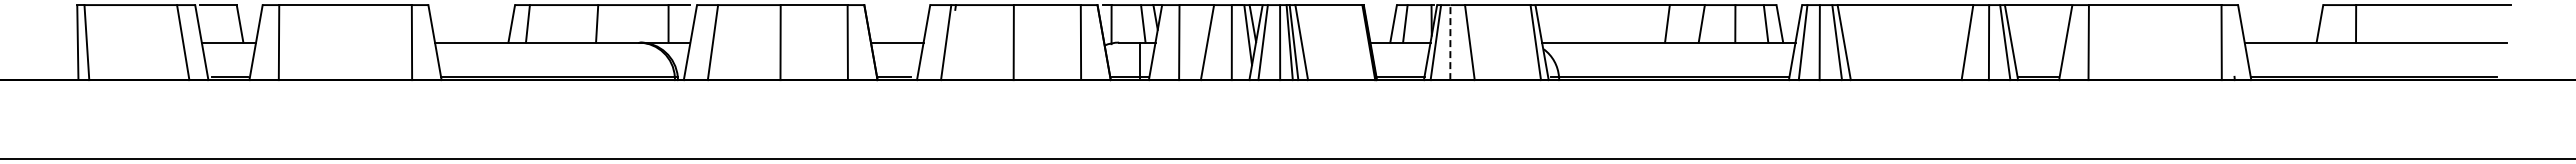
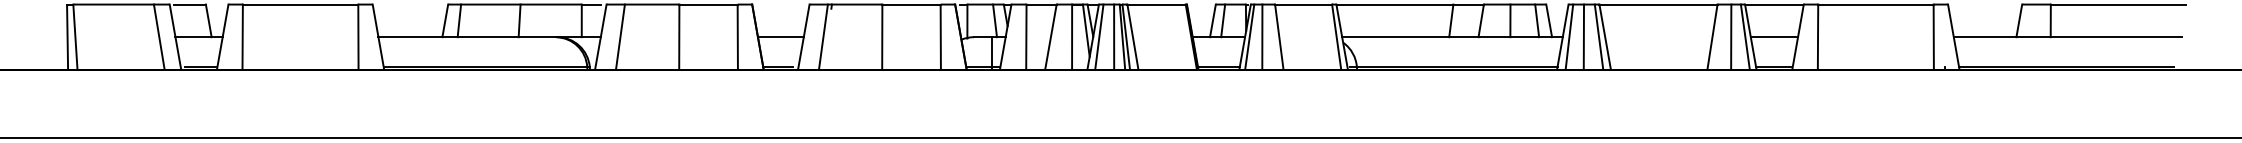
line: (1450, 42) -> (1262, 37), dashed -> solid
line: (2038, 42) -> (1774, 37), added

